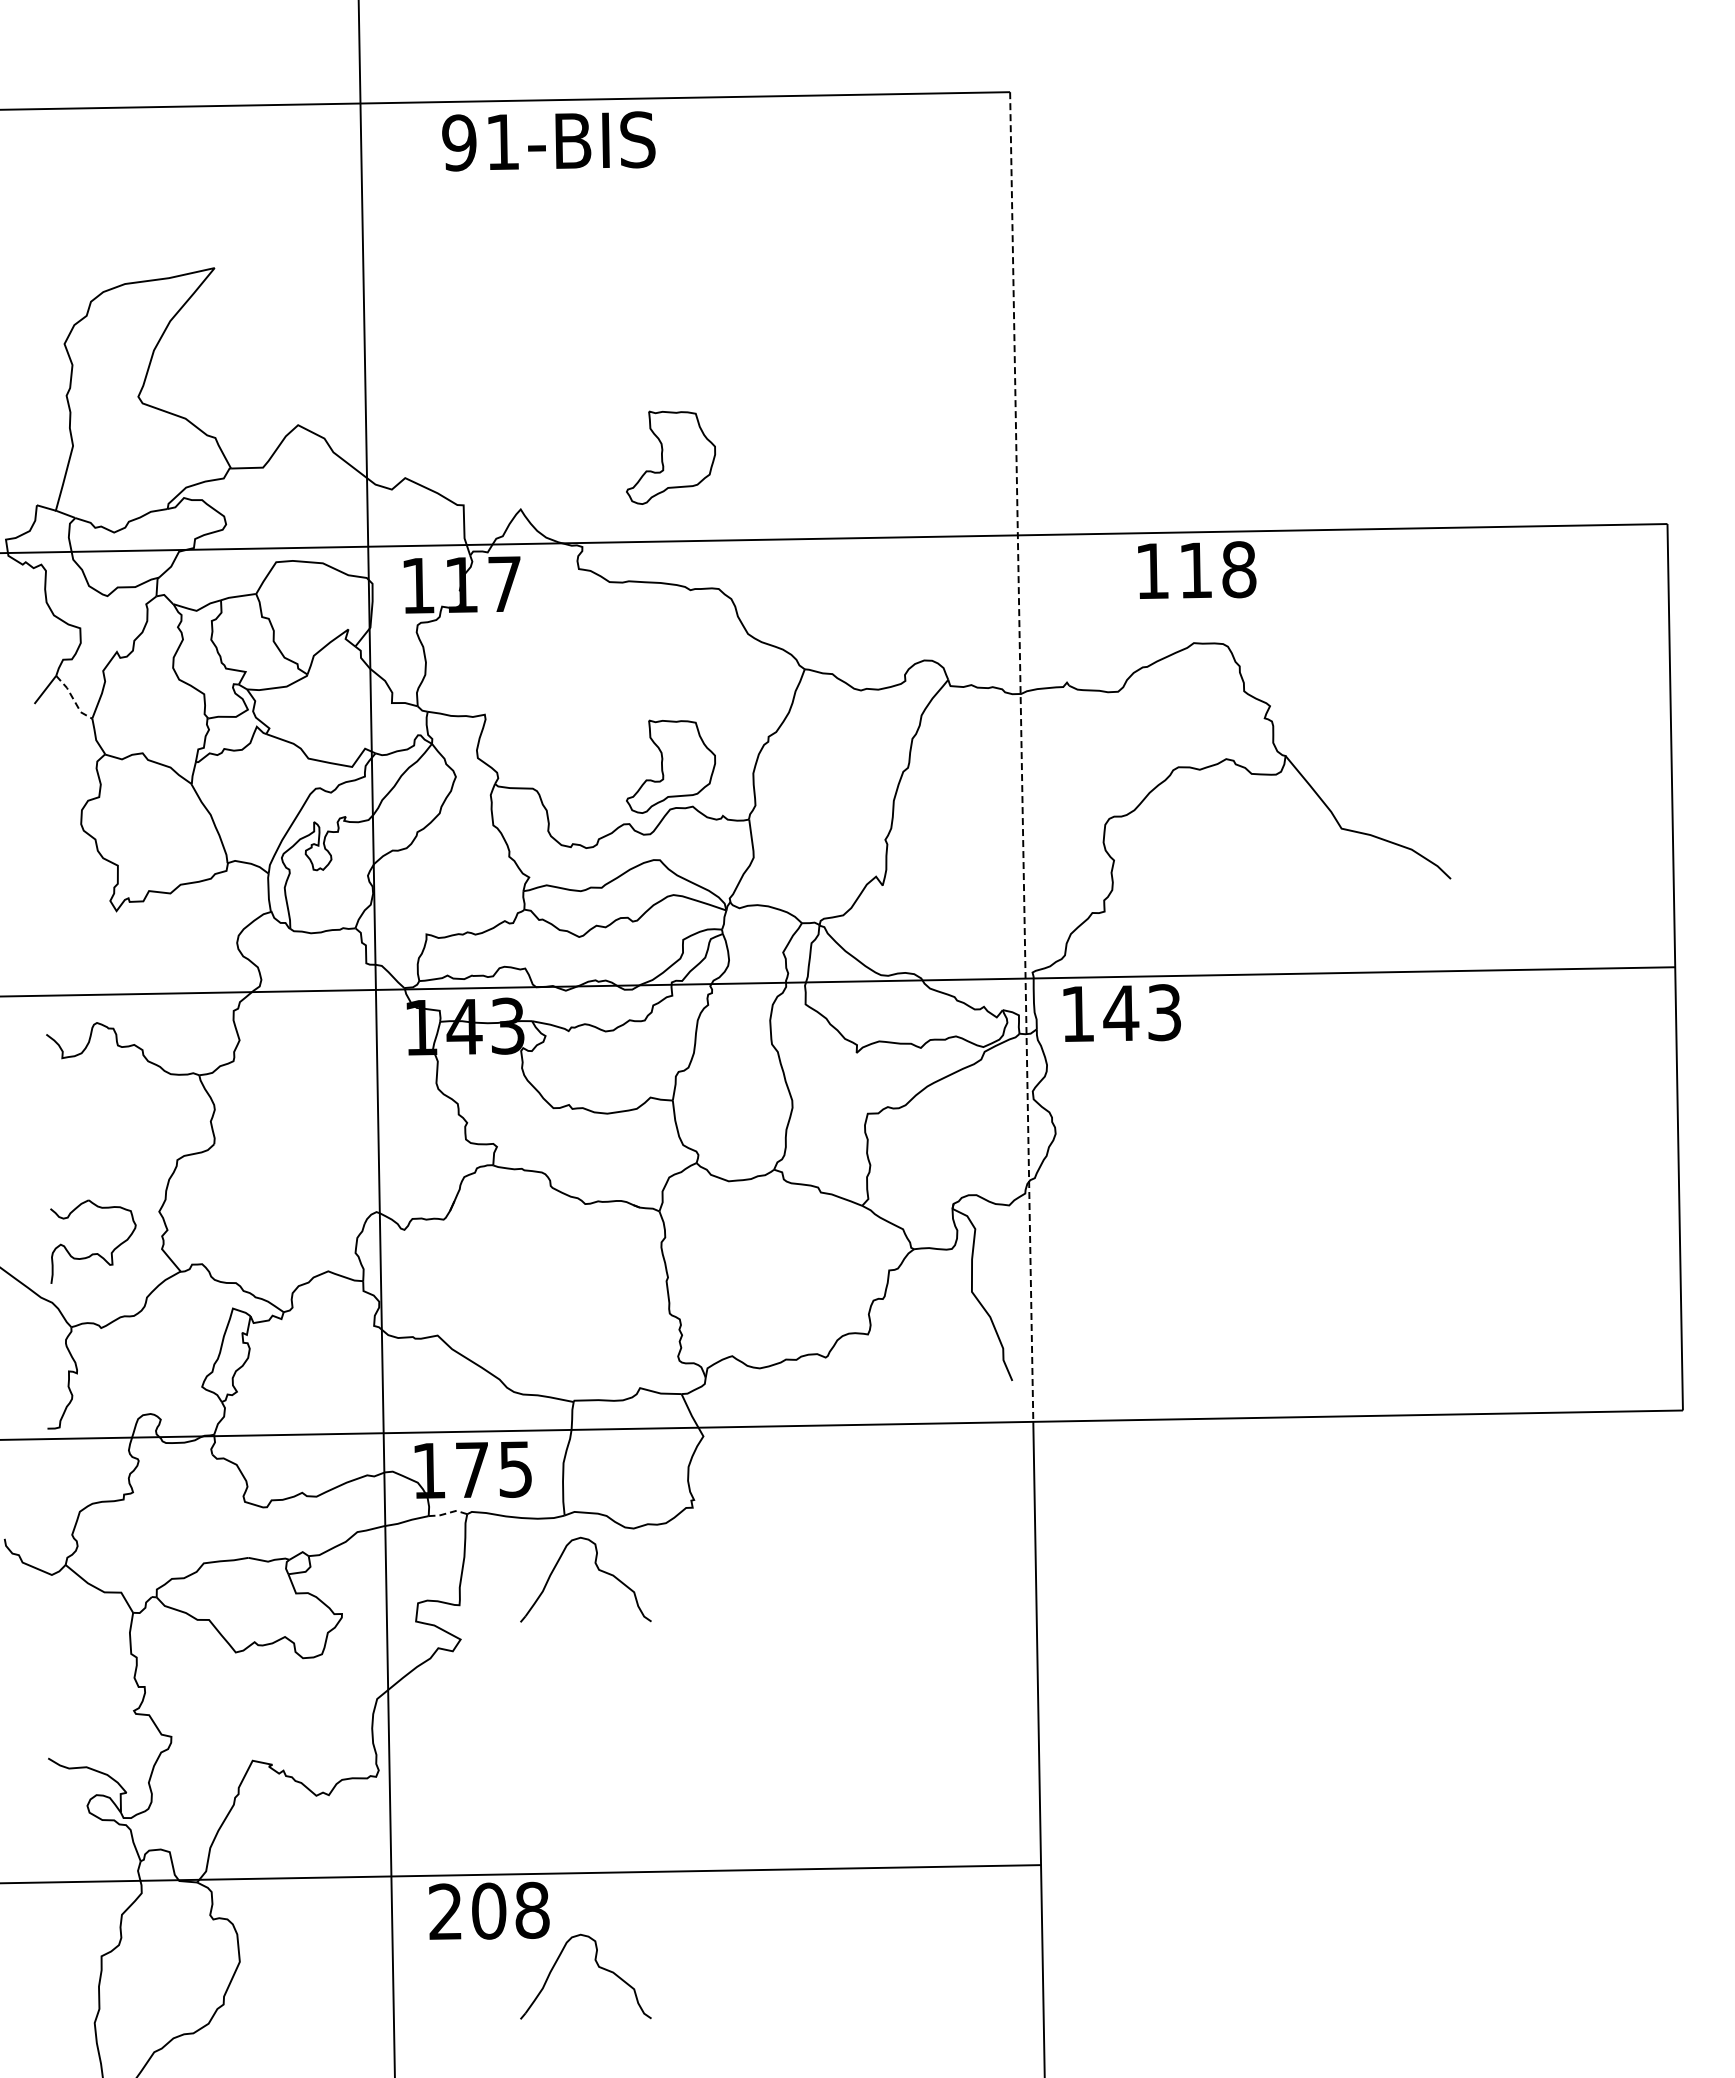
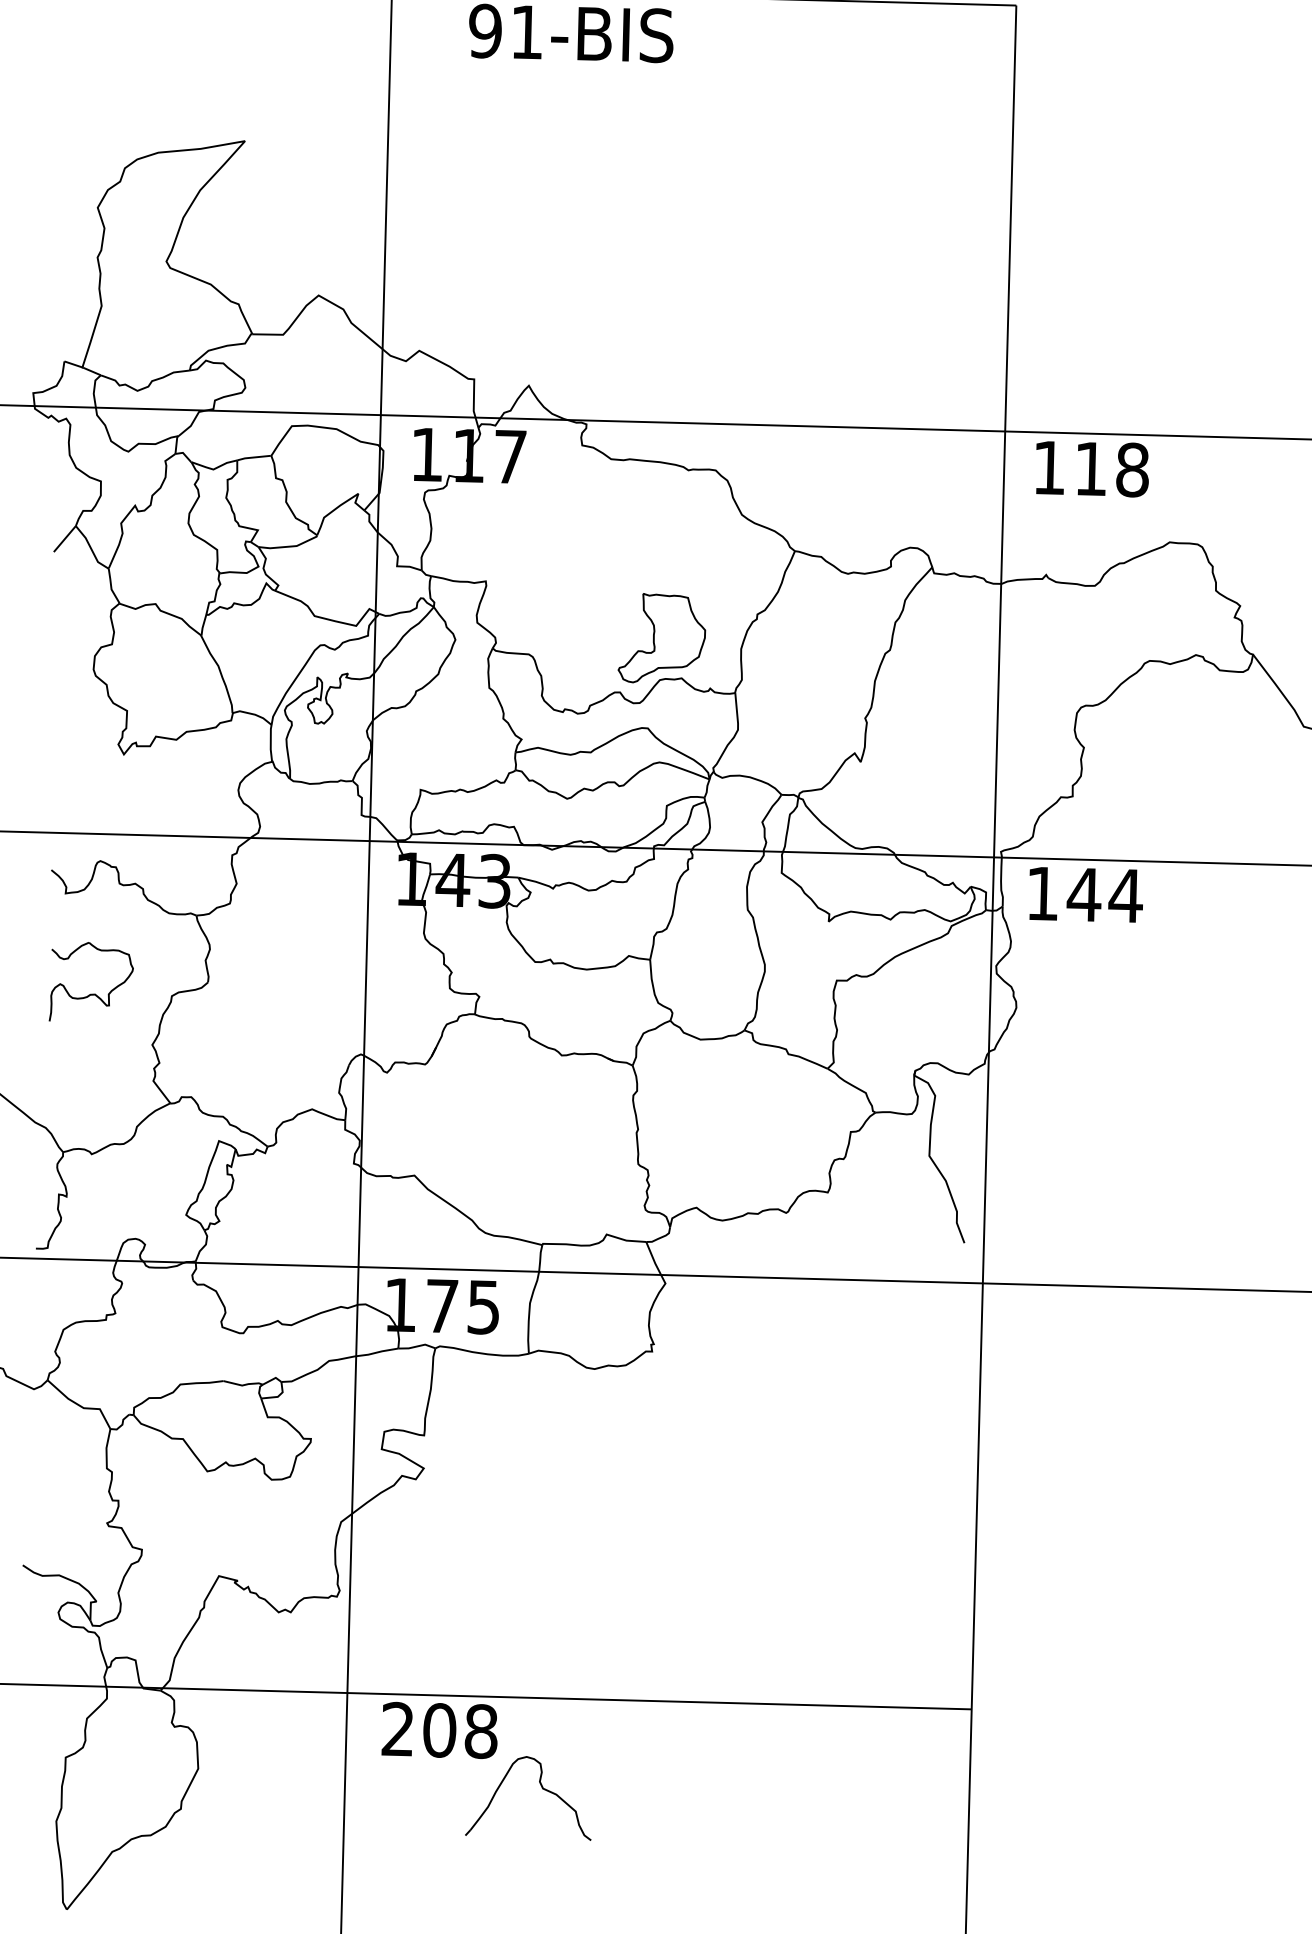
part: (670, 457) -> (674, 342), removed
text: (1197, 569) -> (1092, 468), moved
line: (73, 698) -> (91, 548), dashed -> solid
line: (1021, 757) -> (999, 644), dashed -> solid
text: (1164, 1012) -> (1126, 895), 143 -> 144
part: (93, 1253) -> (91, 993), moved
line: (448, 1513) -> (417, 1346), dashed -> solid
part: (597, 1569) -> (558, 1406), removed

